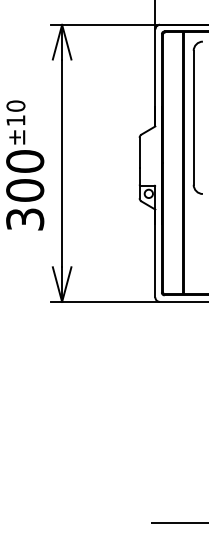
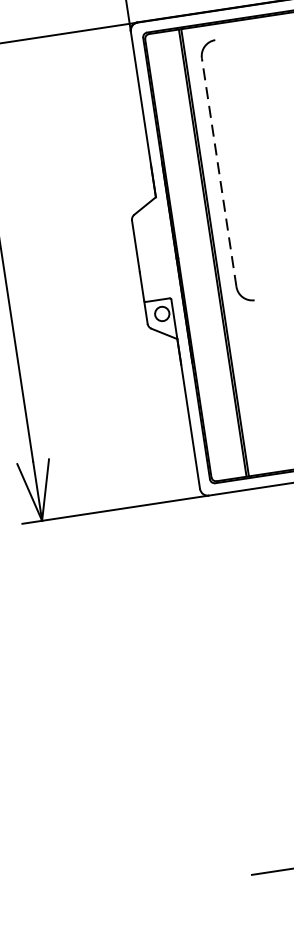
line: (193, 117) -> (218, 172), solid -> dashed

